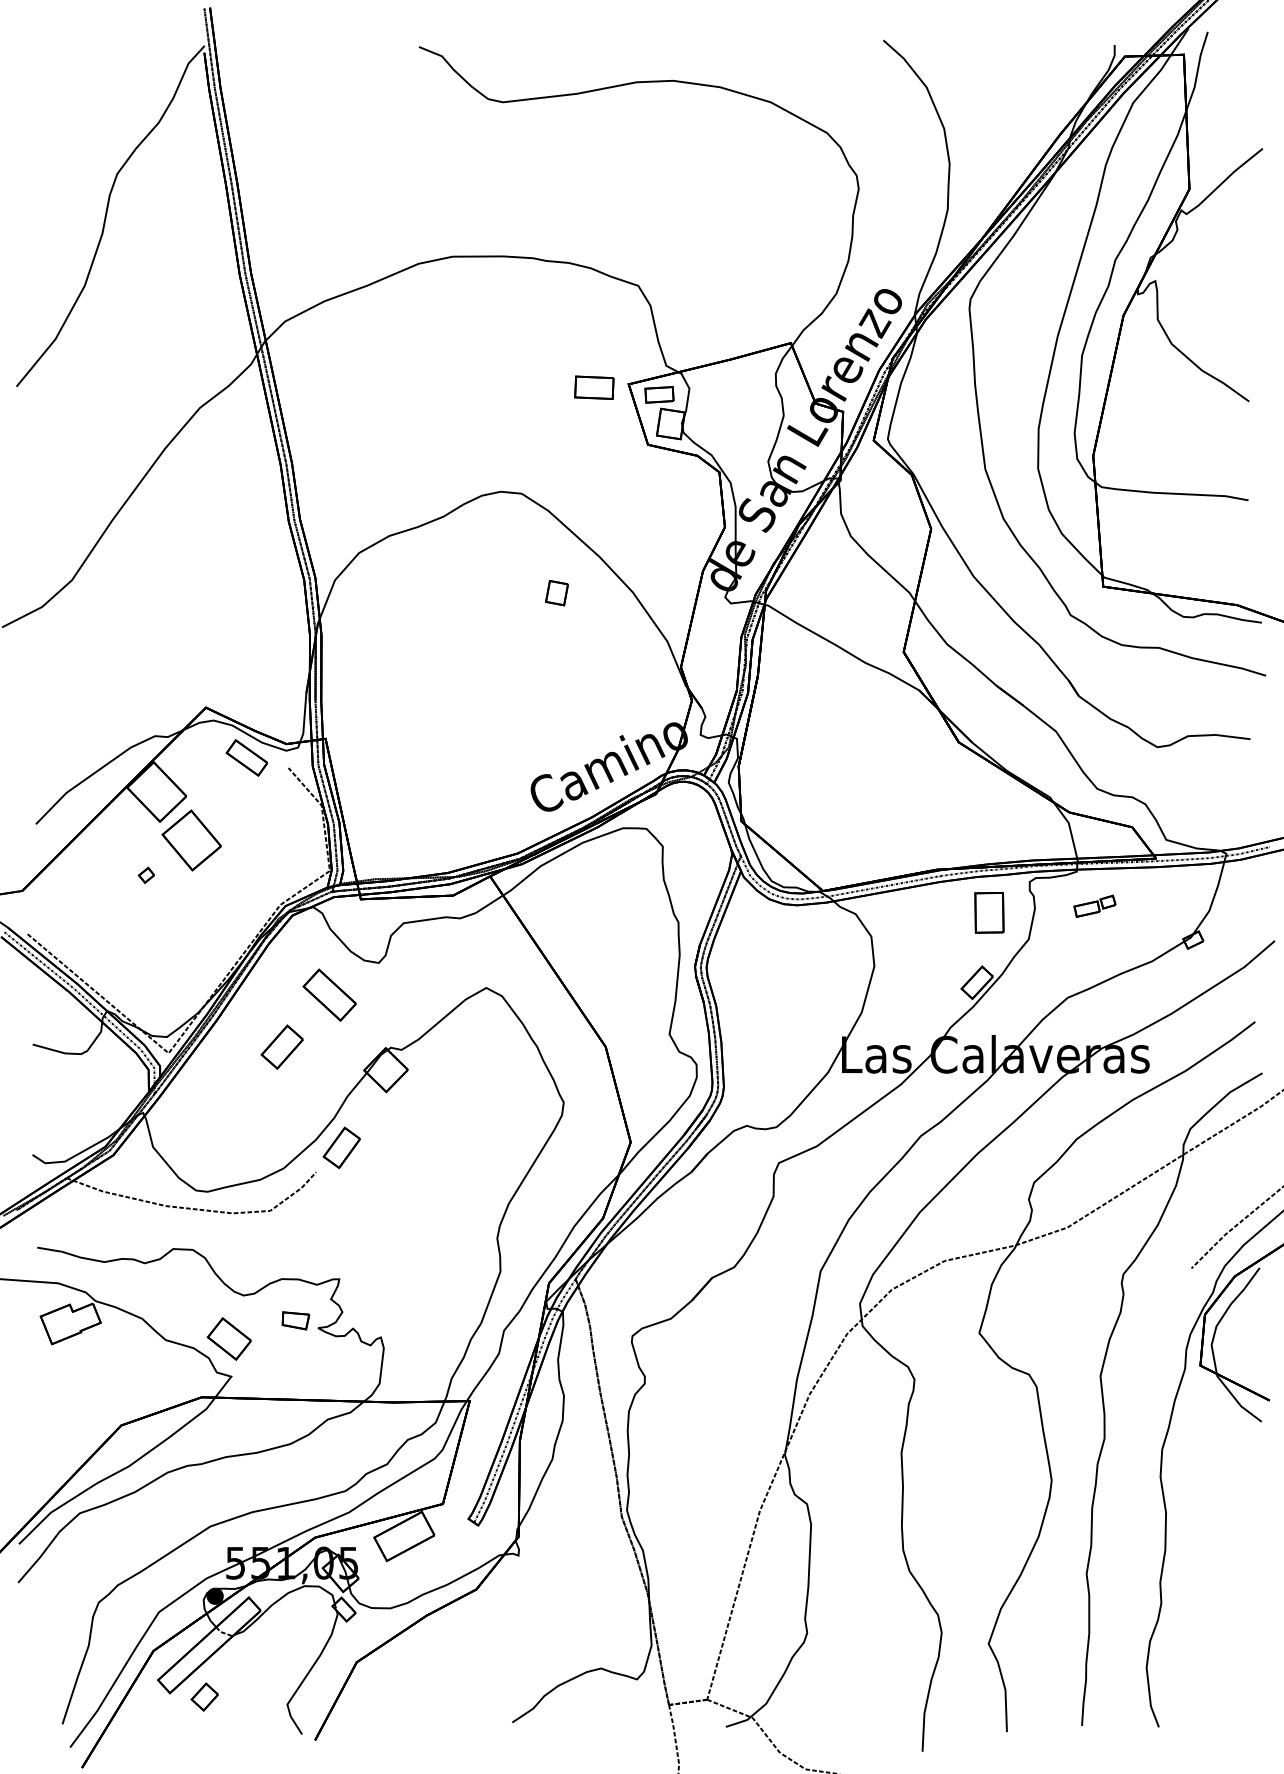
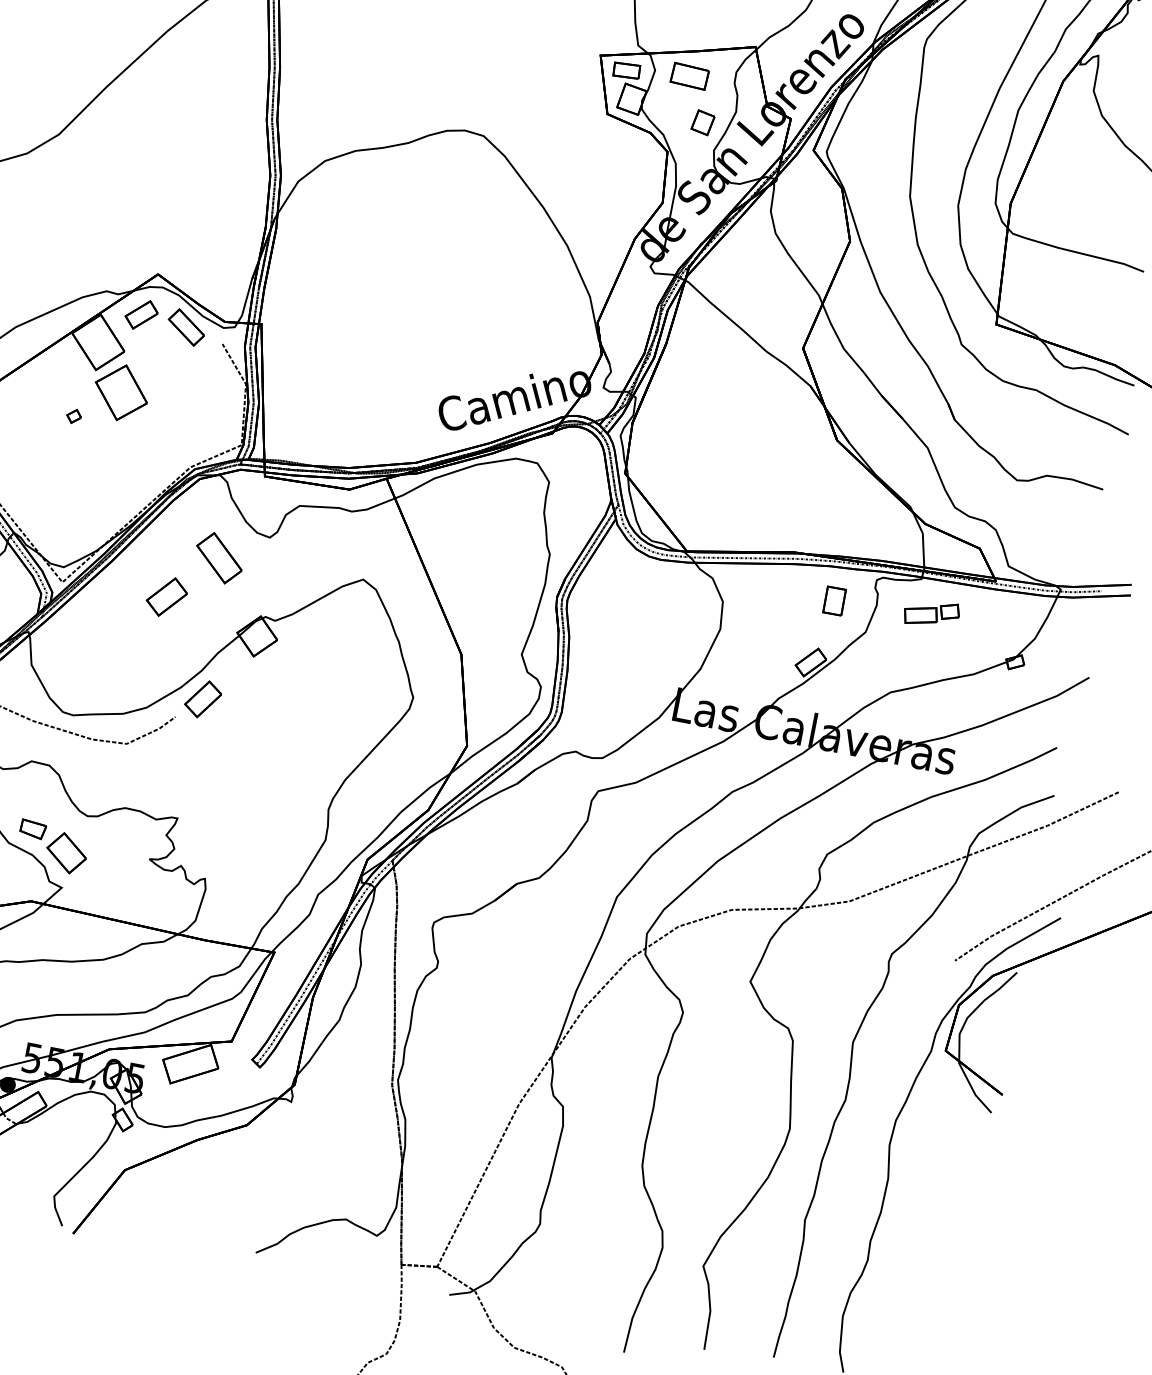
part: (594, 387) -> (689, 76), moved
part: (556, 592) -> (702, 122), moved
part: (196, 753) -> (141, 314), added
part: (1094, 906) -> (931, 614), size x1.43
part: (989, 912) -> (834, 600), size x0.71
part: (295, 1320) -> (32, 829), moved

